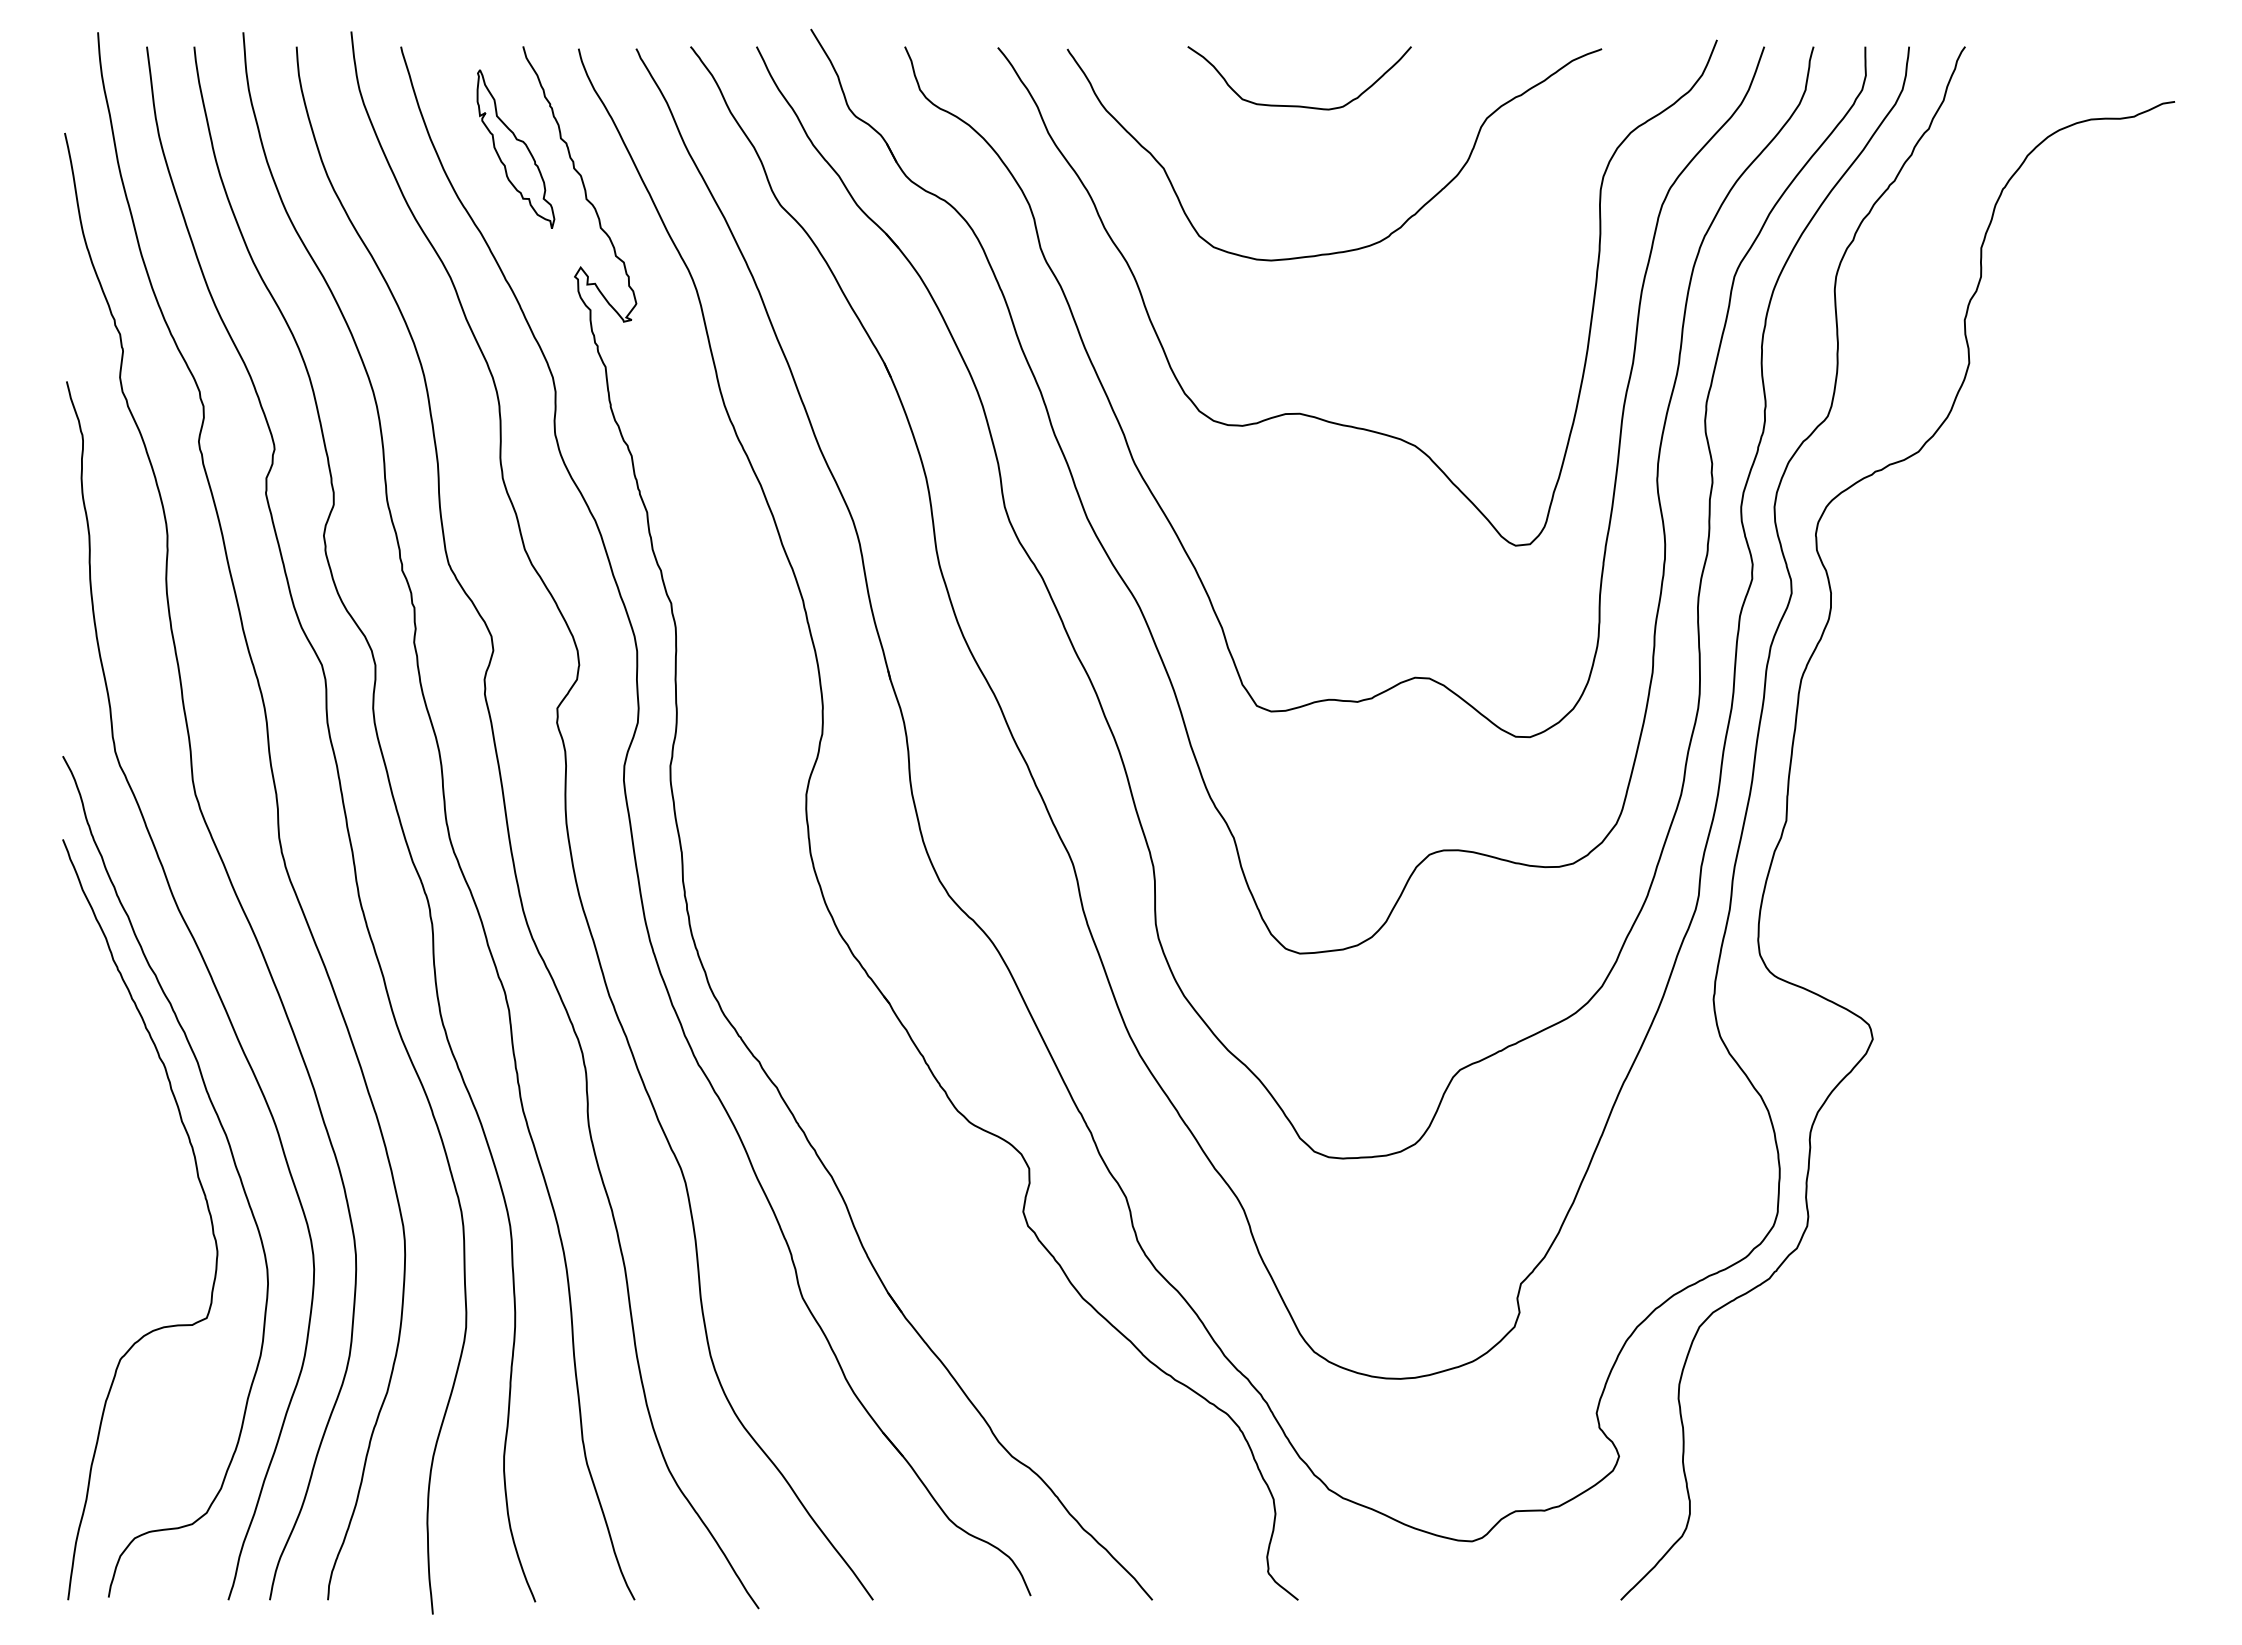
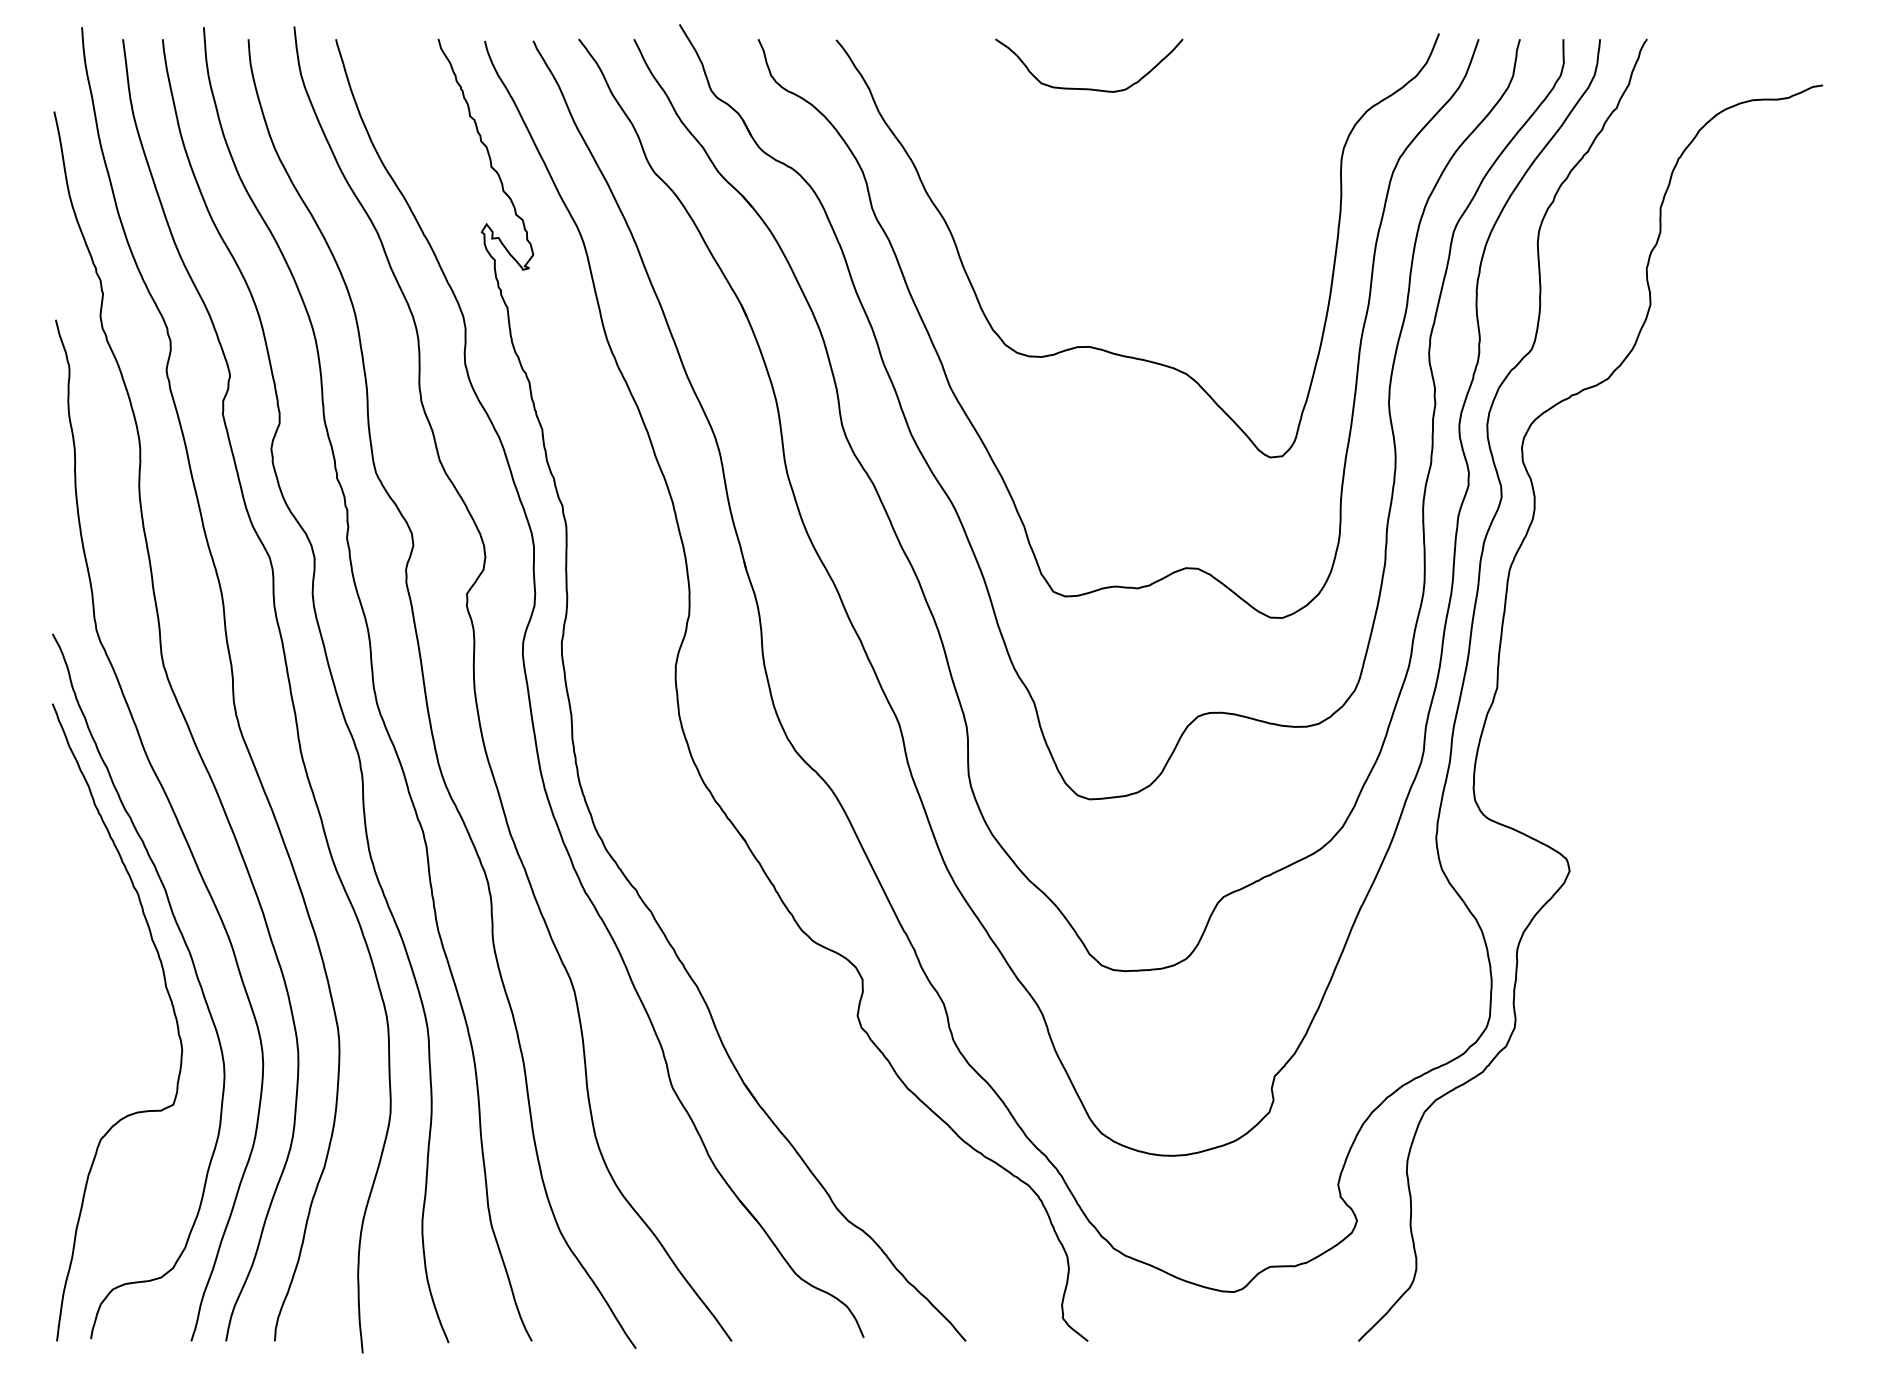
part: (515, 148) -> (431, 124), removed
curve: (1362, 246) -> (1141, 206), removed

